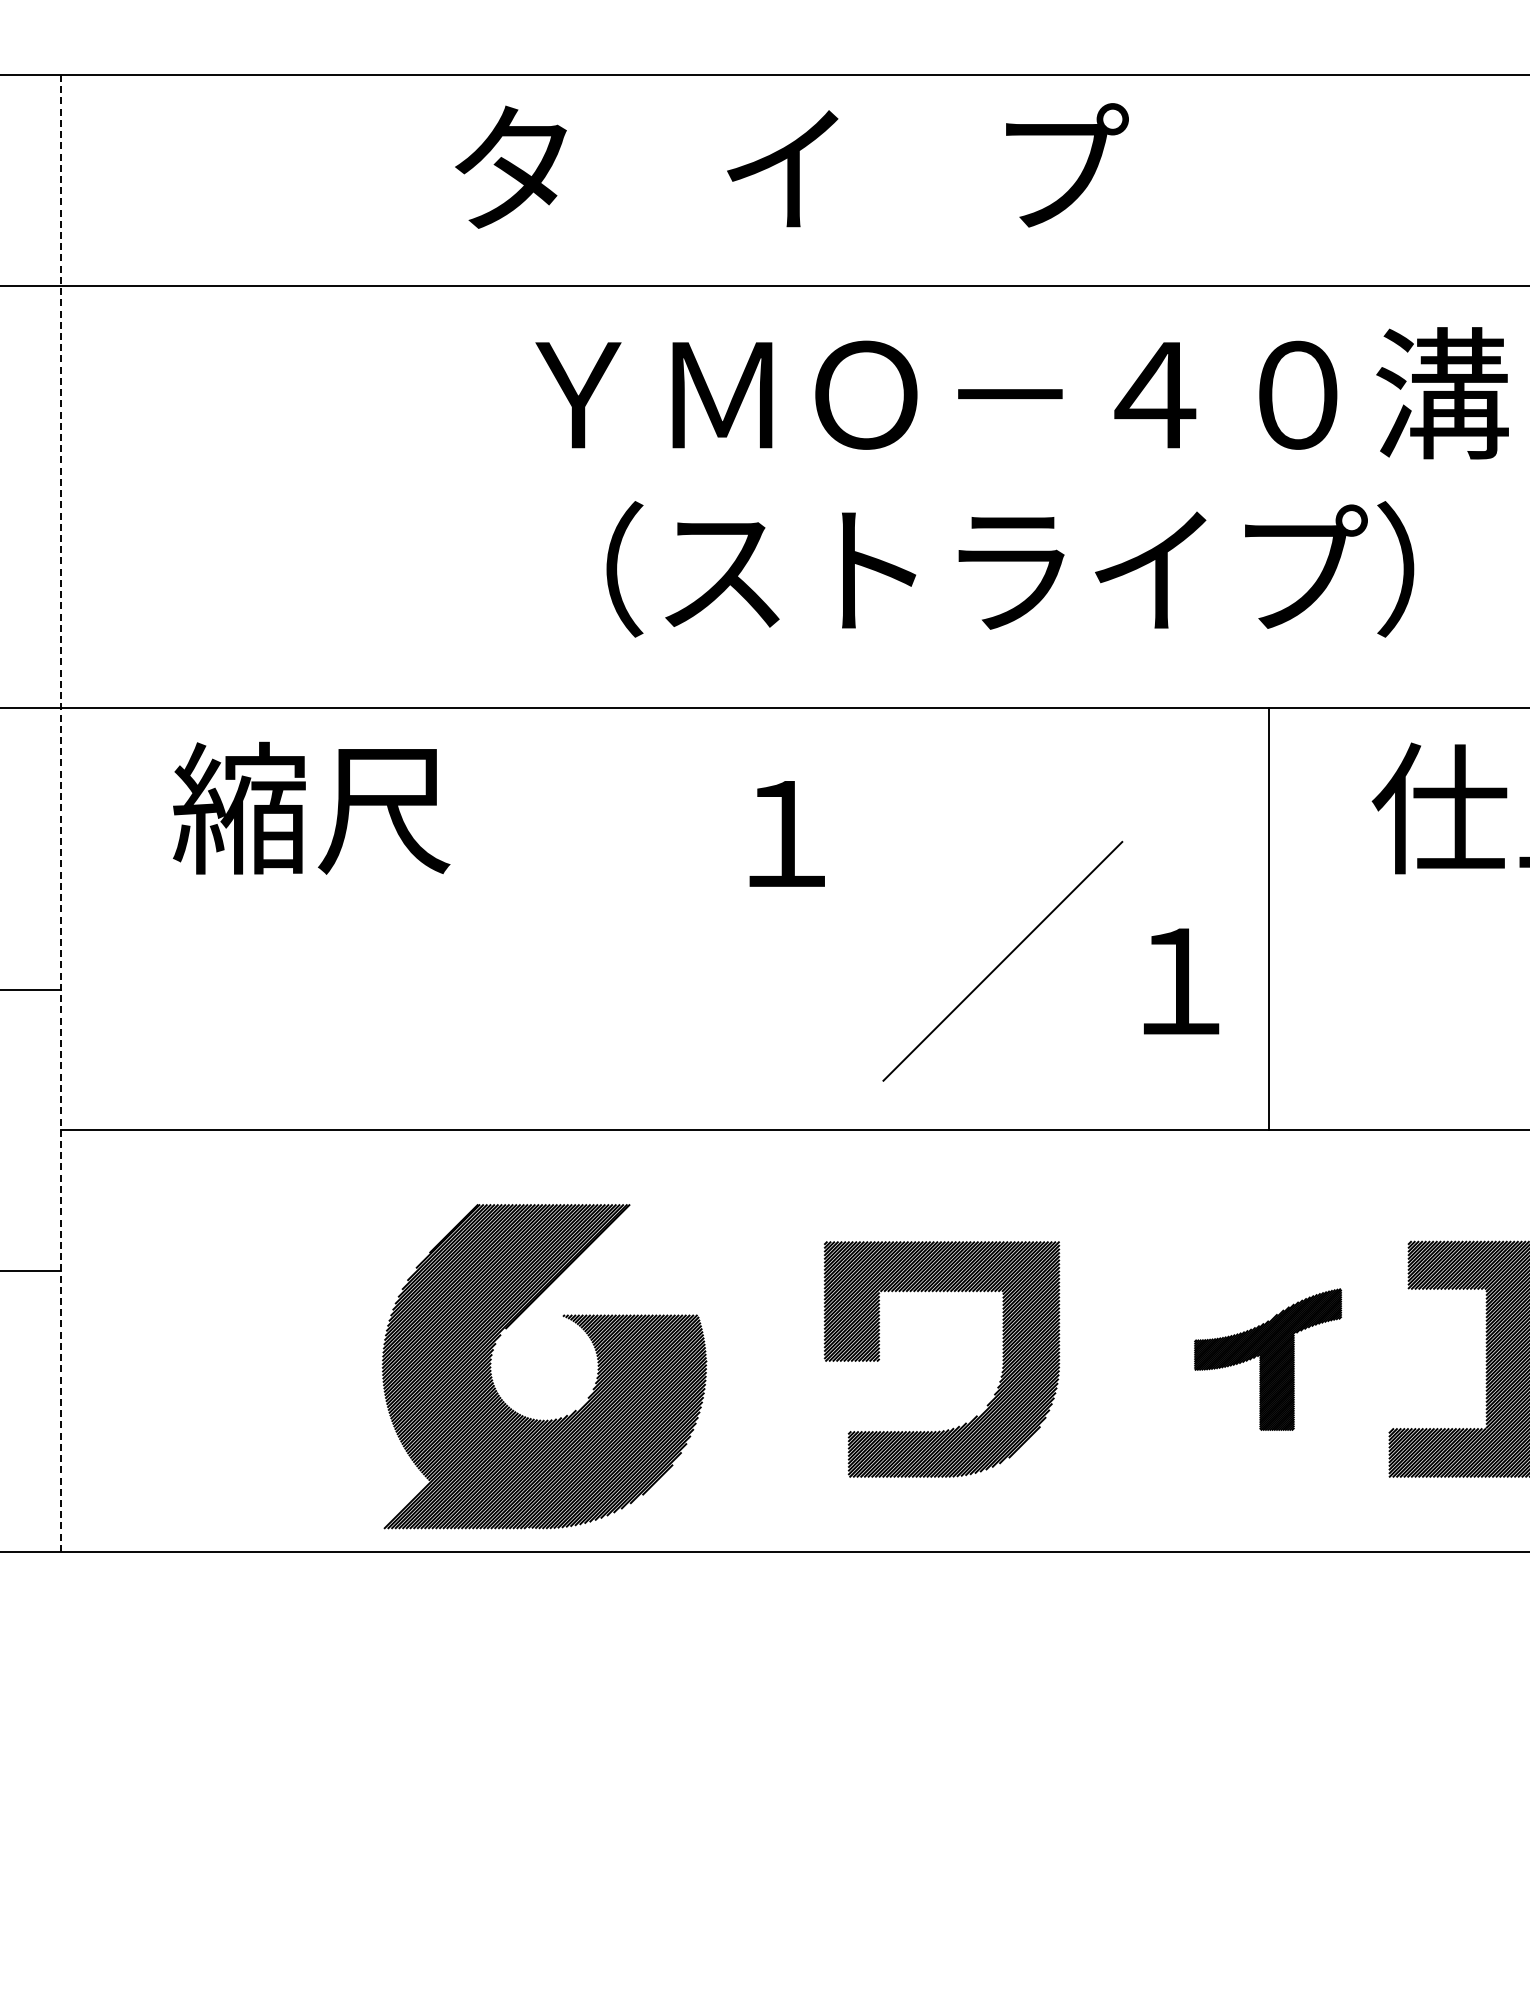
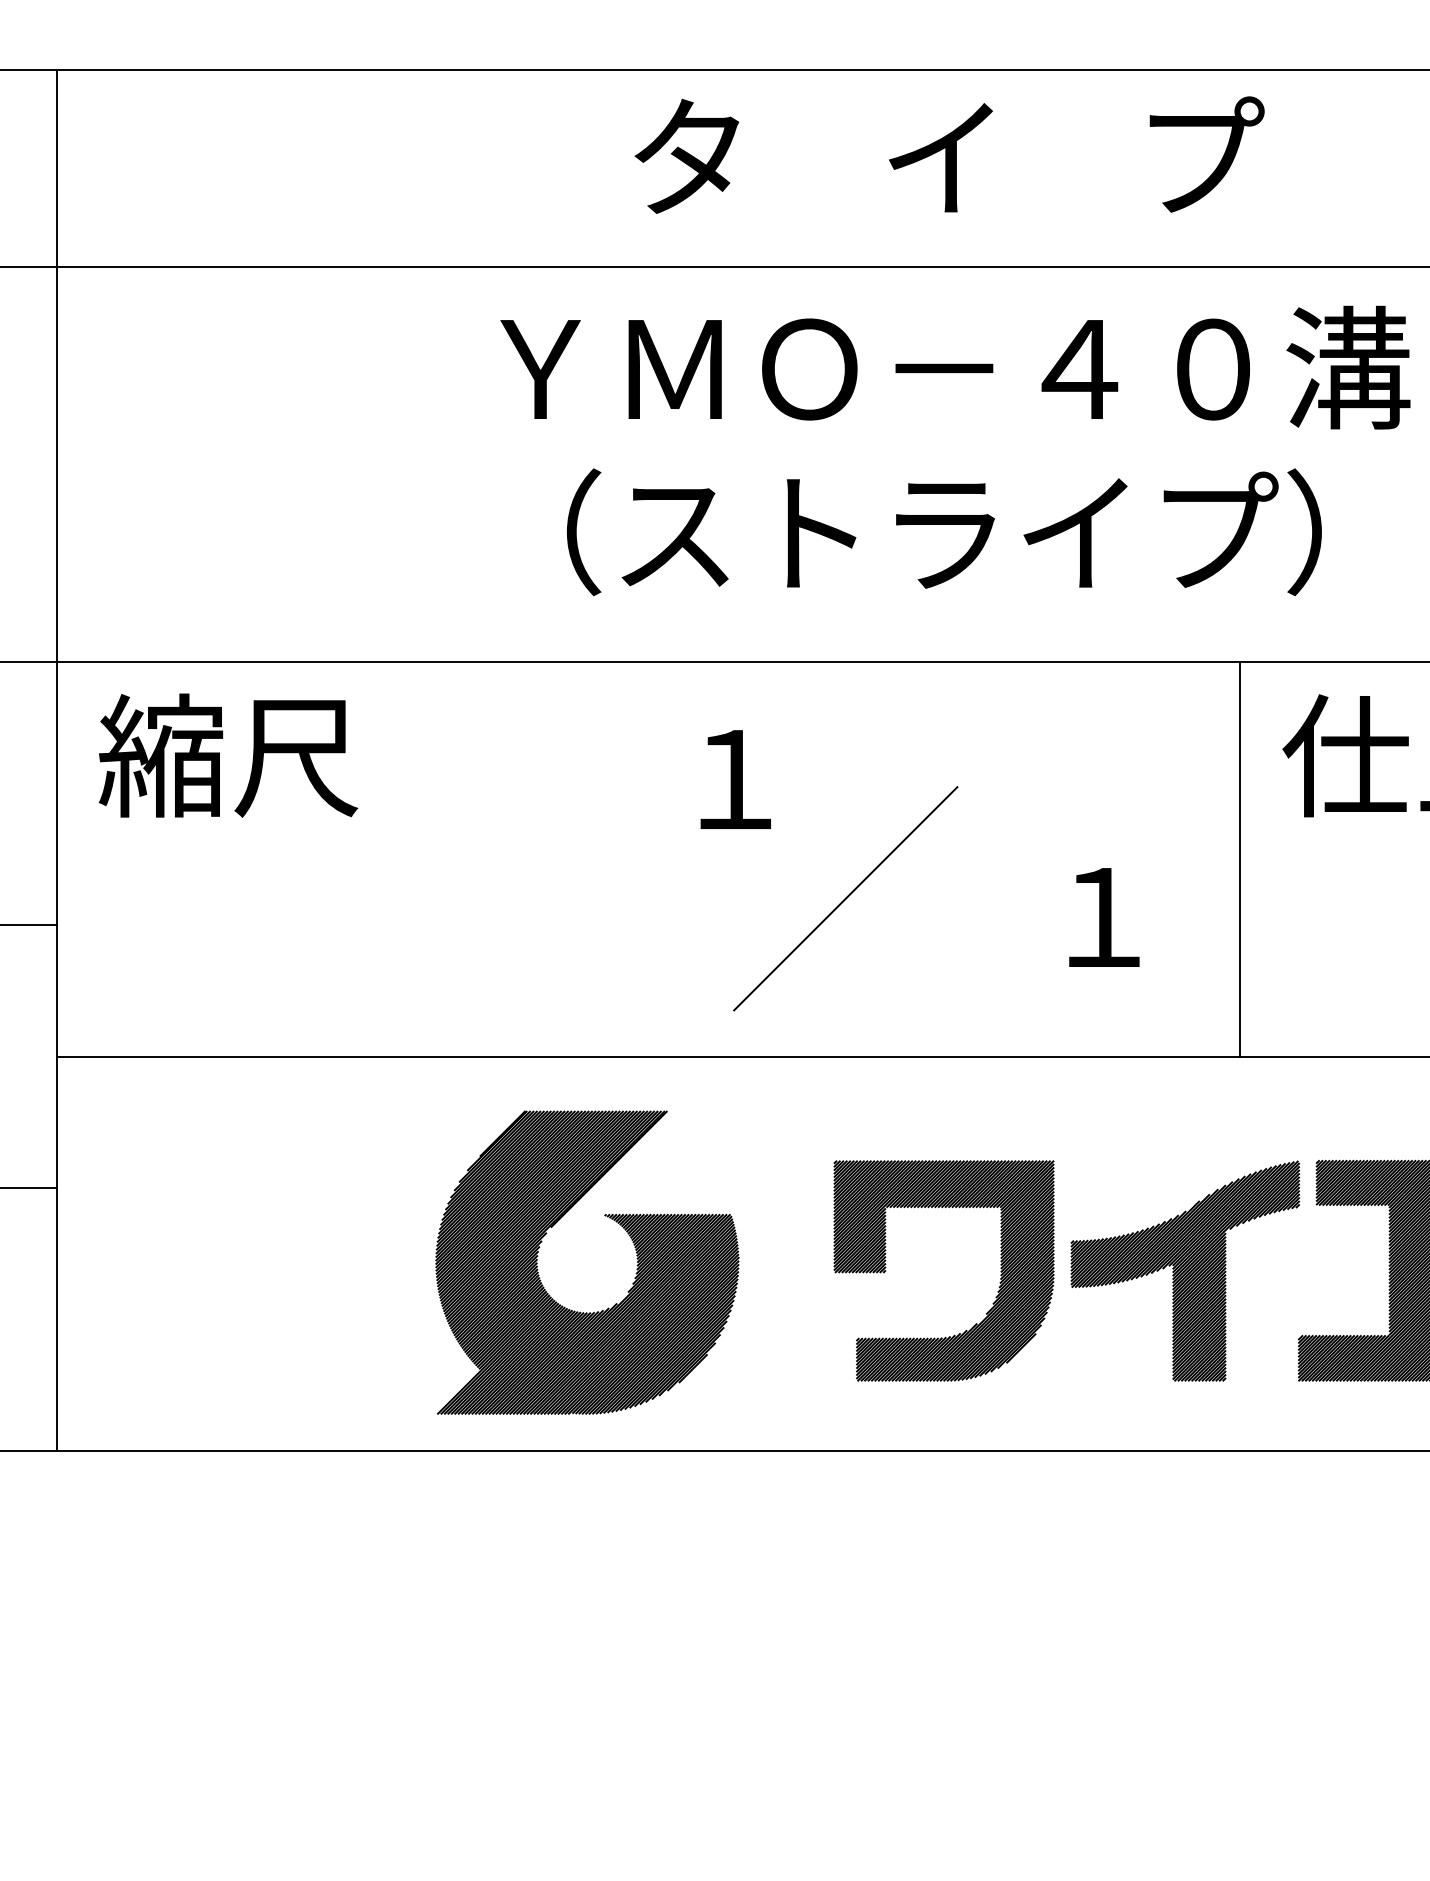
text: (791, 165) -> (949, 154), moved
text: (311, 807) -> (228, 754), moved
line: (60, 813) -> (56, 760), dashed -> solid
line: (1268, 919) -> (1239, 859), moved
line: (1002, 960) -> (845, 897), moved
part: (563, 1317) -> (605, 1216), moved
part: (880, 1359) -> (886, 1270), moved
part: (1267, 1359) -> (1184, 1270), size x1.67

